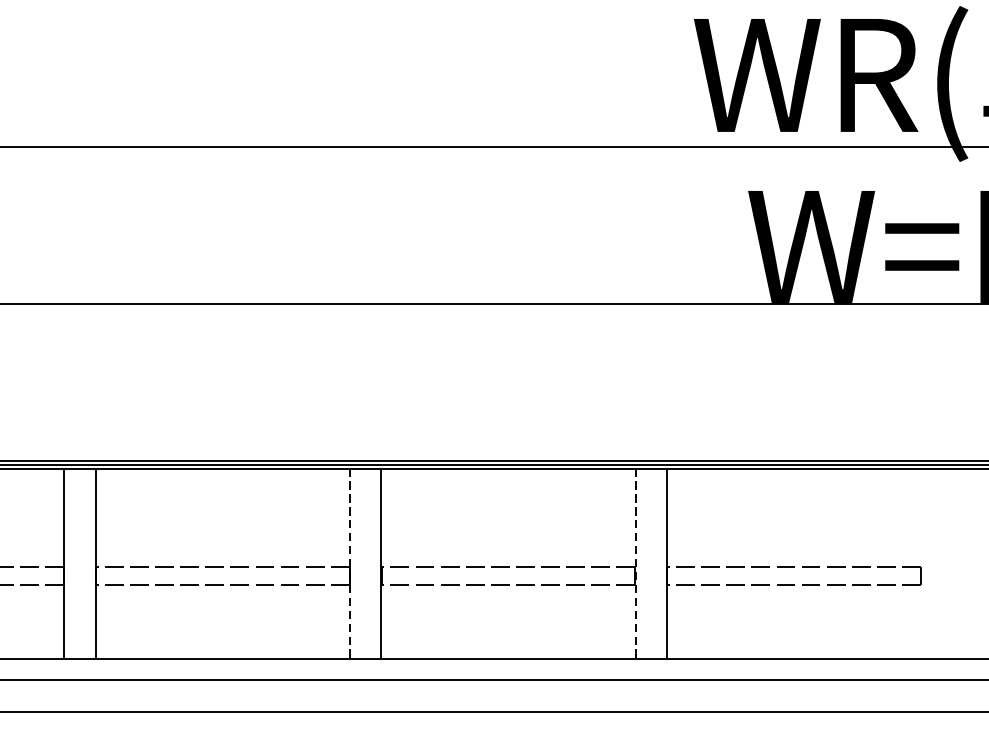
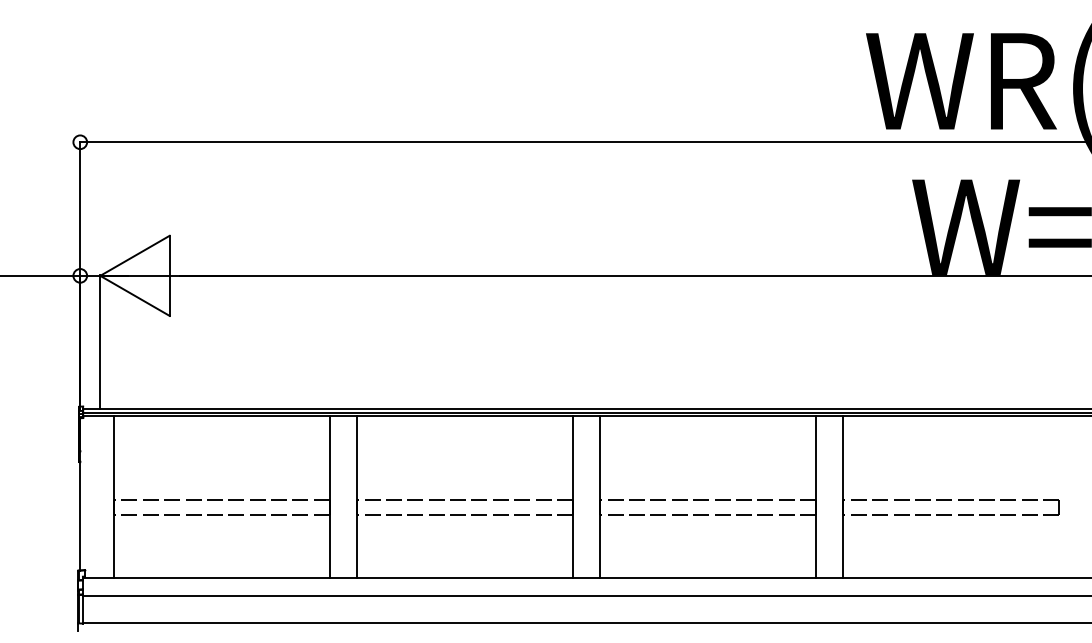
line: (350, 564) -> (573, 497), dashed -> solid
line: (635, 564) -> (816, 497), dashed -> solid

